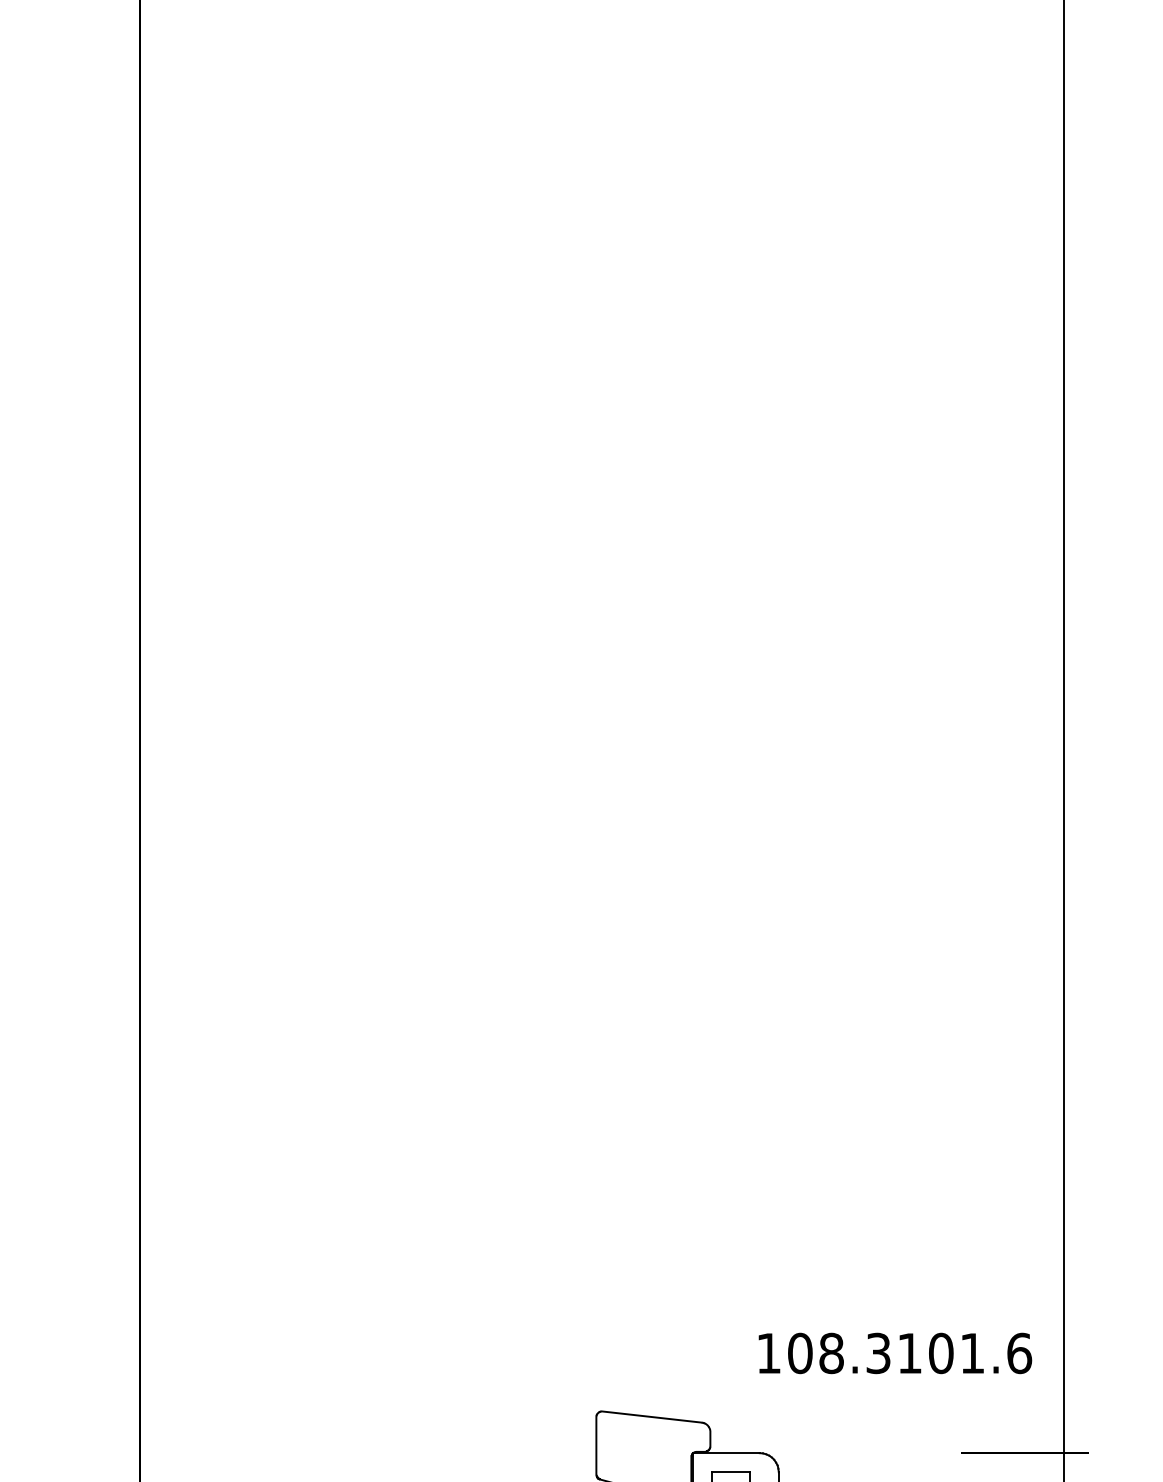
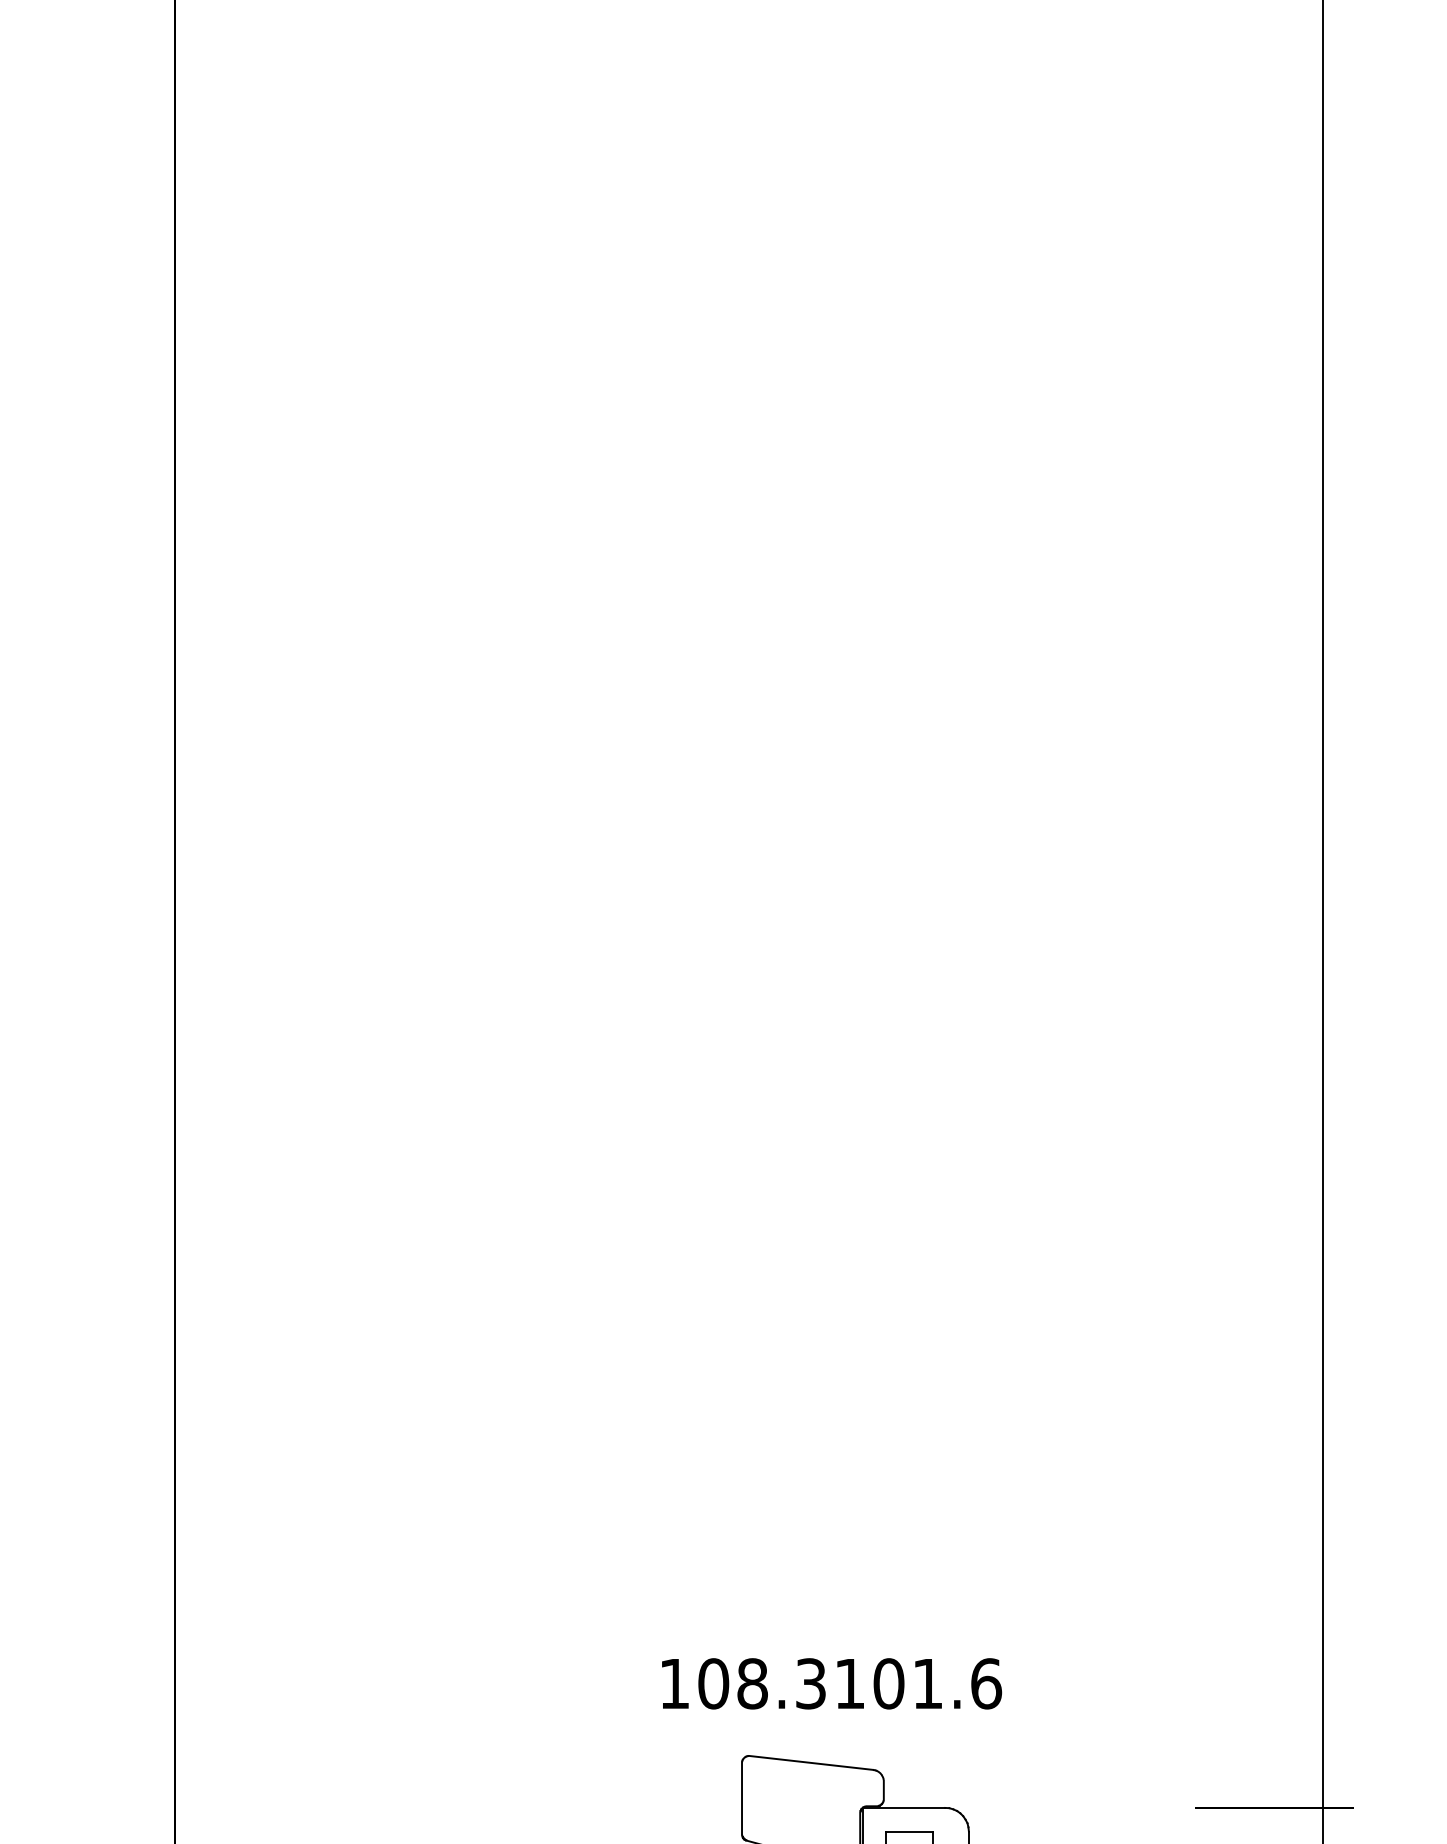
text: (895, 1353) -> (832, 1683), moved

